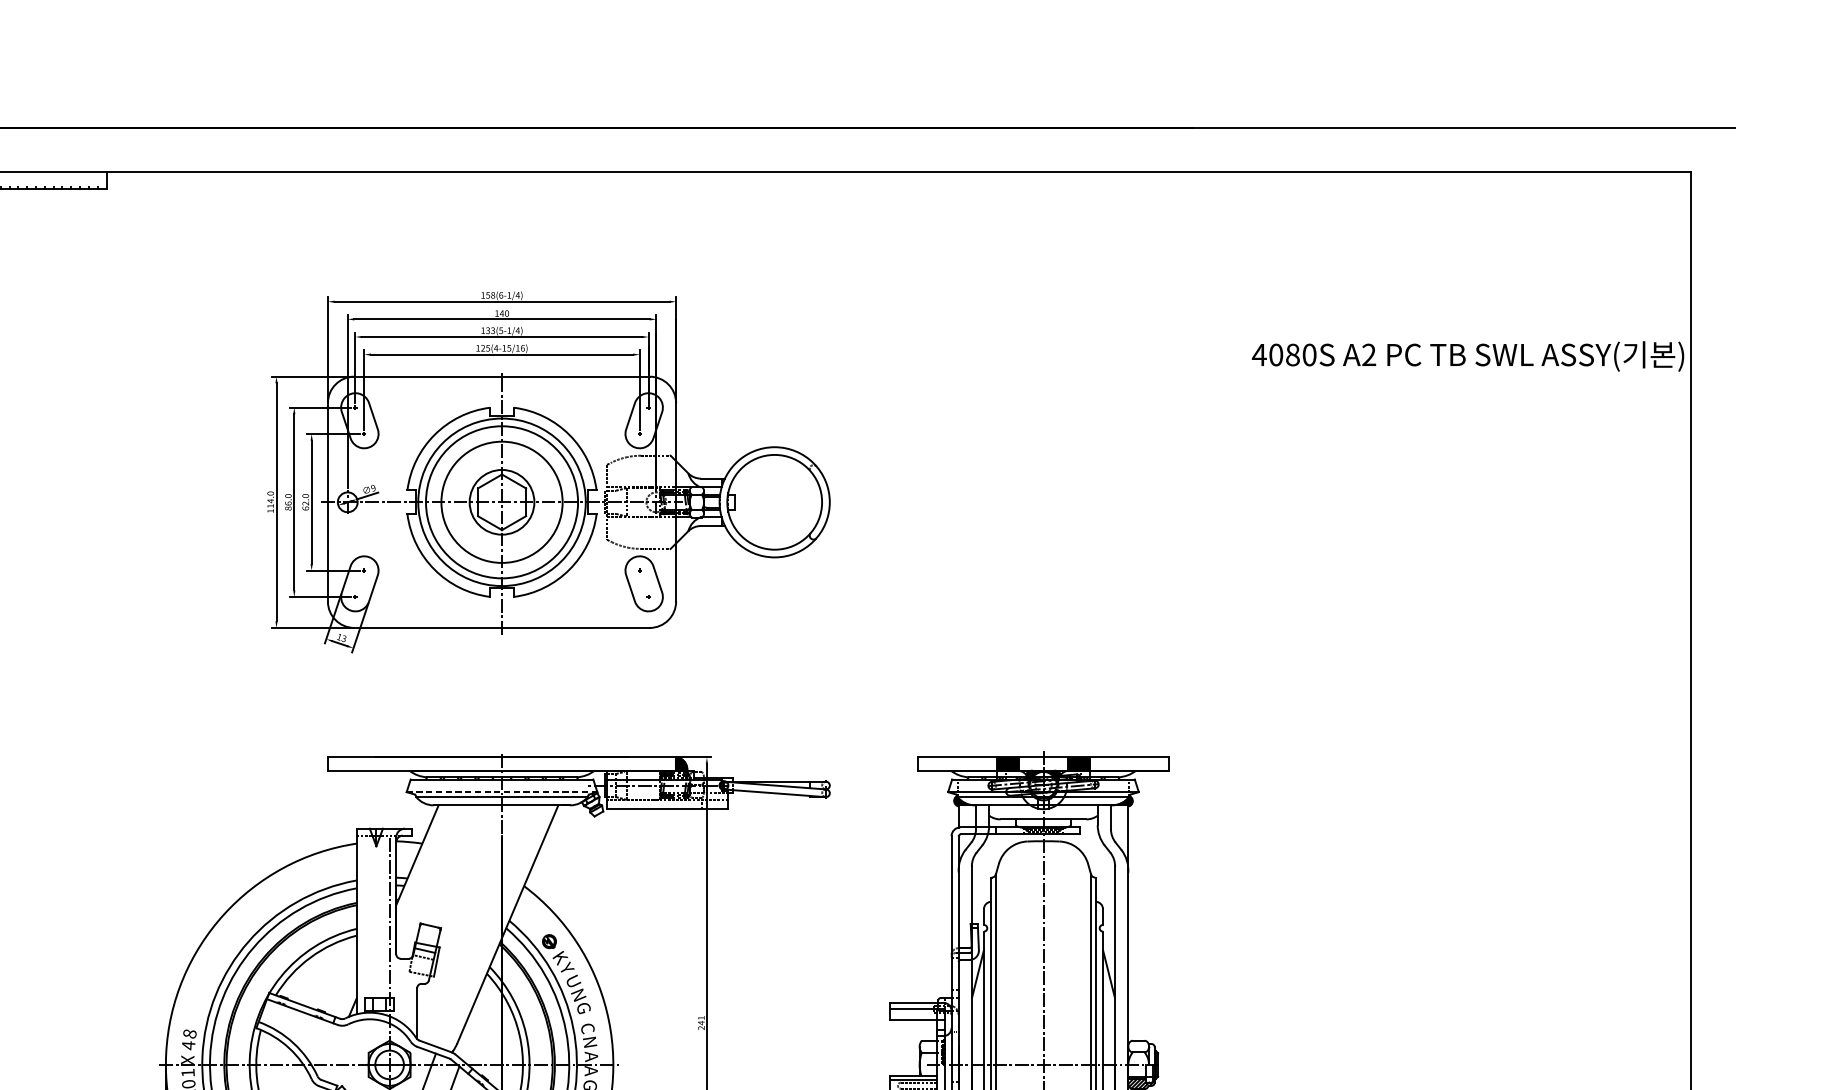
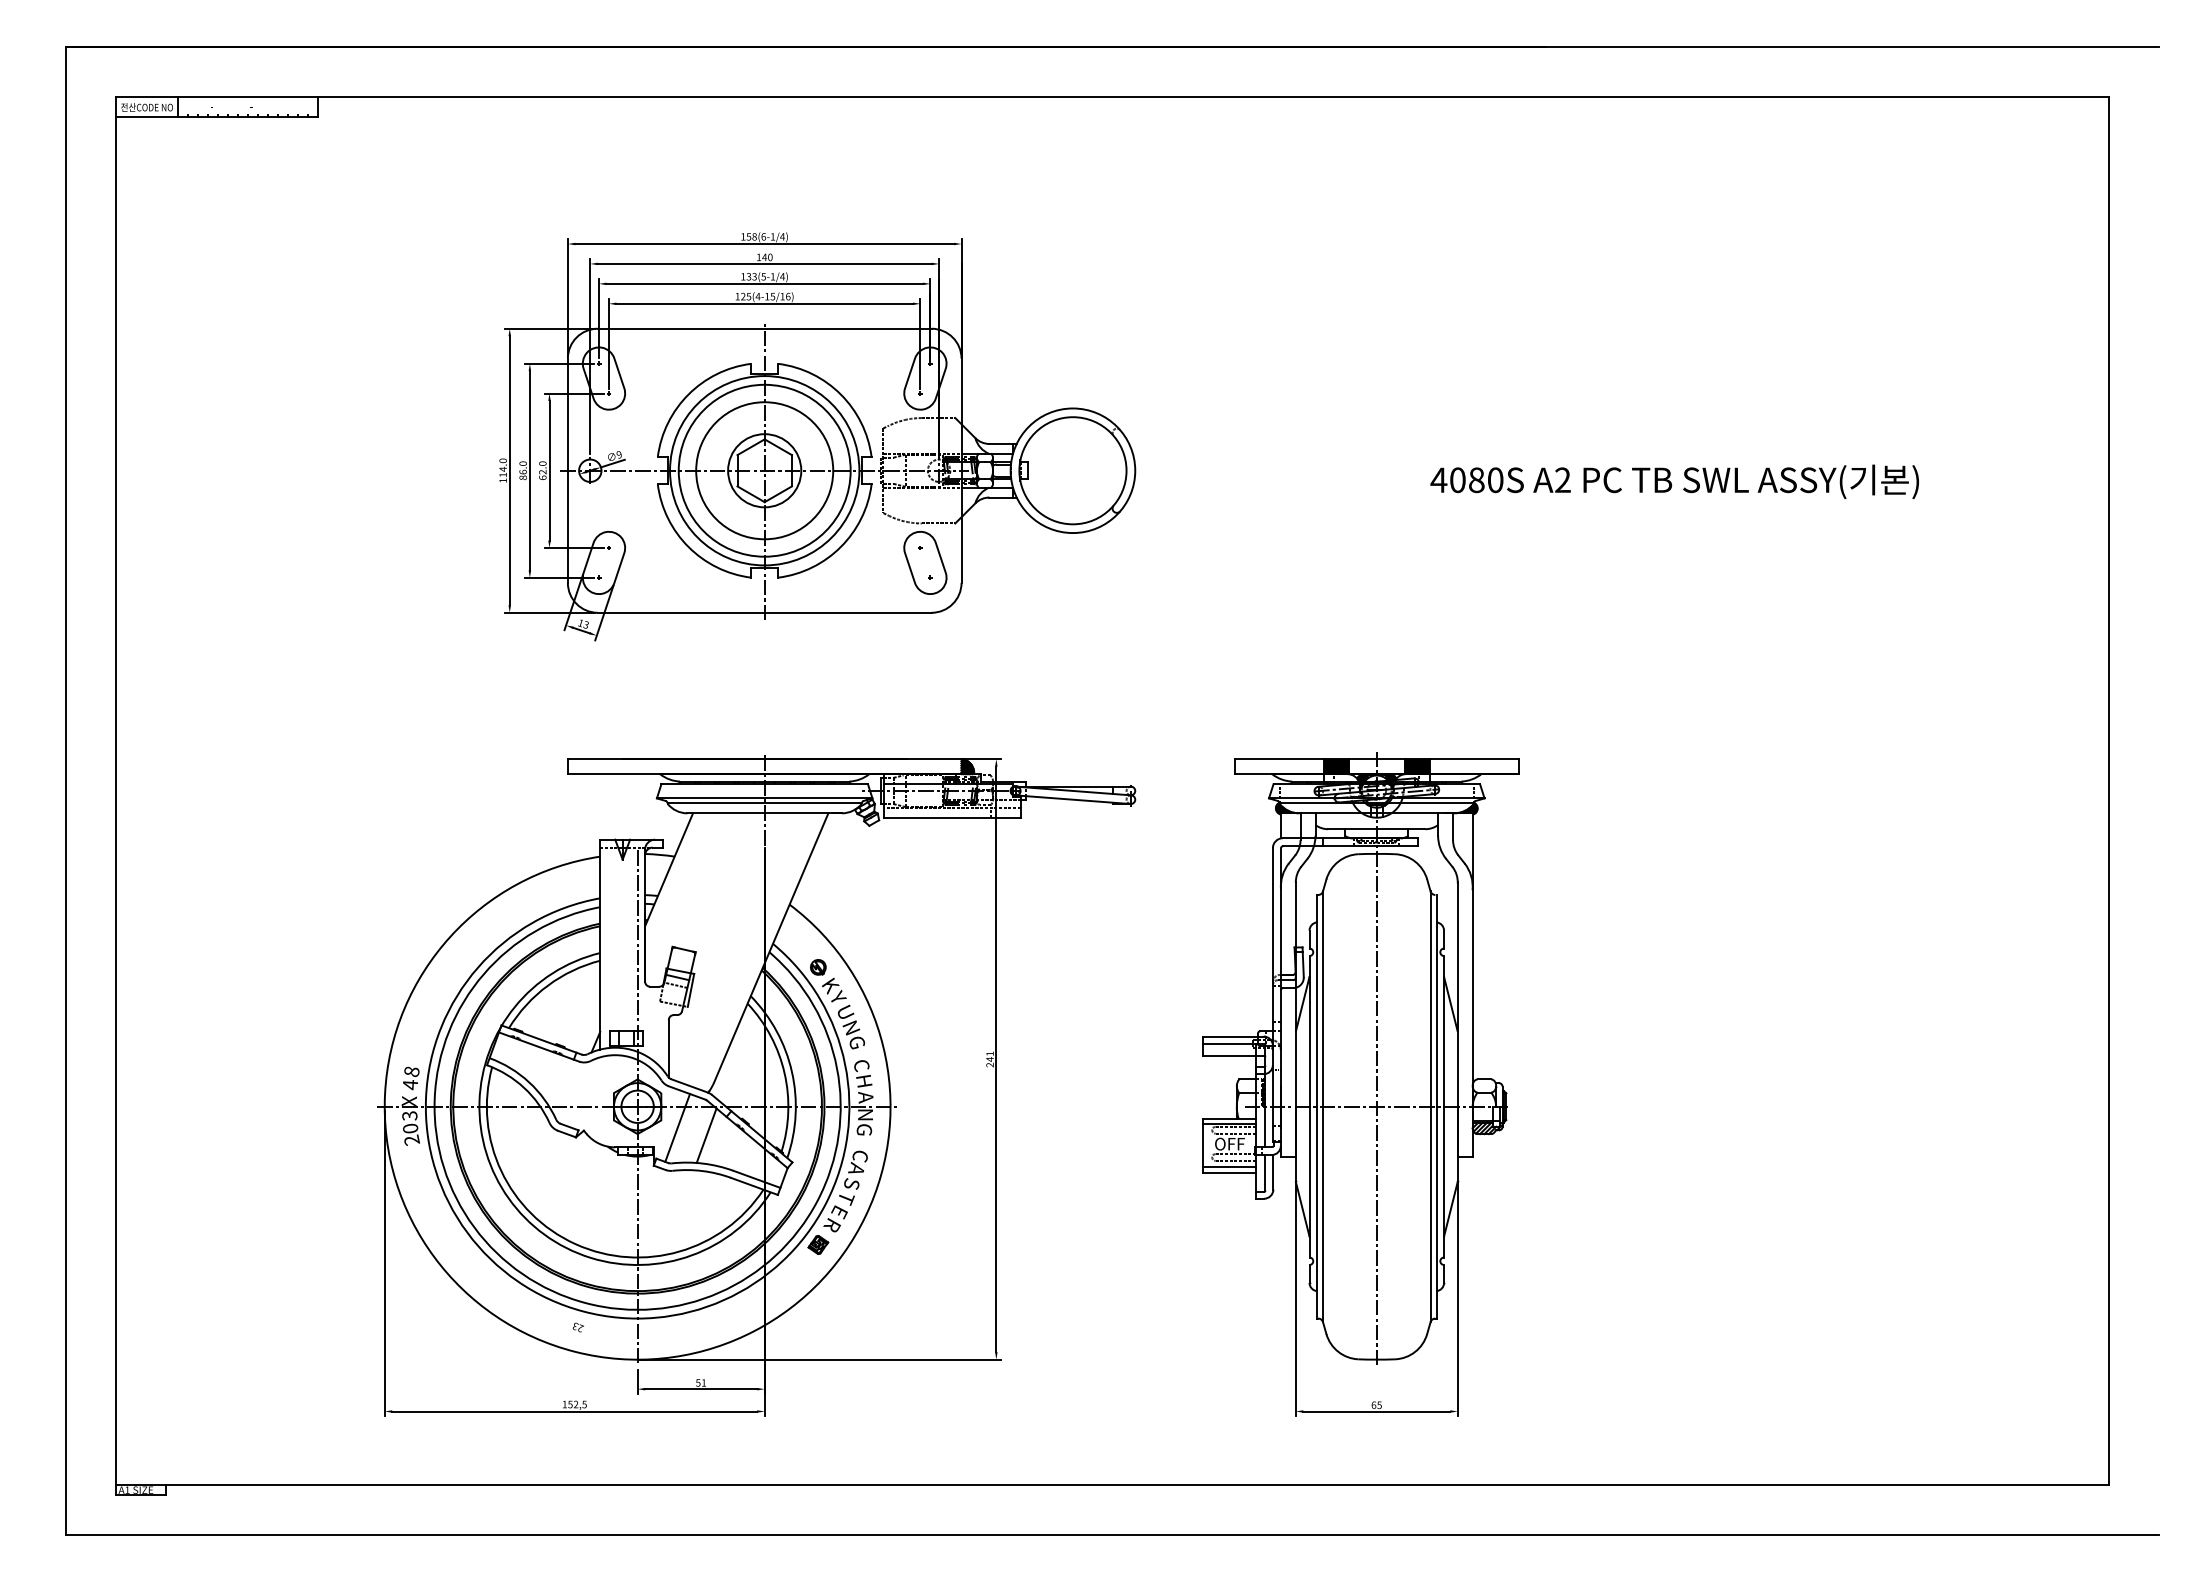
text: (1467, 356) -> (1674, 481), moved
line: (501, 792) -> (764, 798), dashed -> solid
text: (590, 1042) -> (864, 1081), N -> H
text: (591, 1071) -> (865, 1114), A -> N
text: (187, 1072) -> (409, 1115), 1 -> 3

